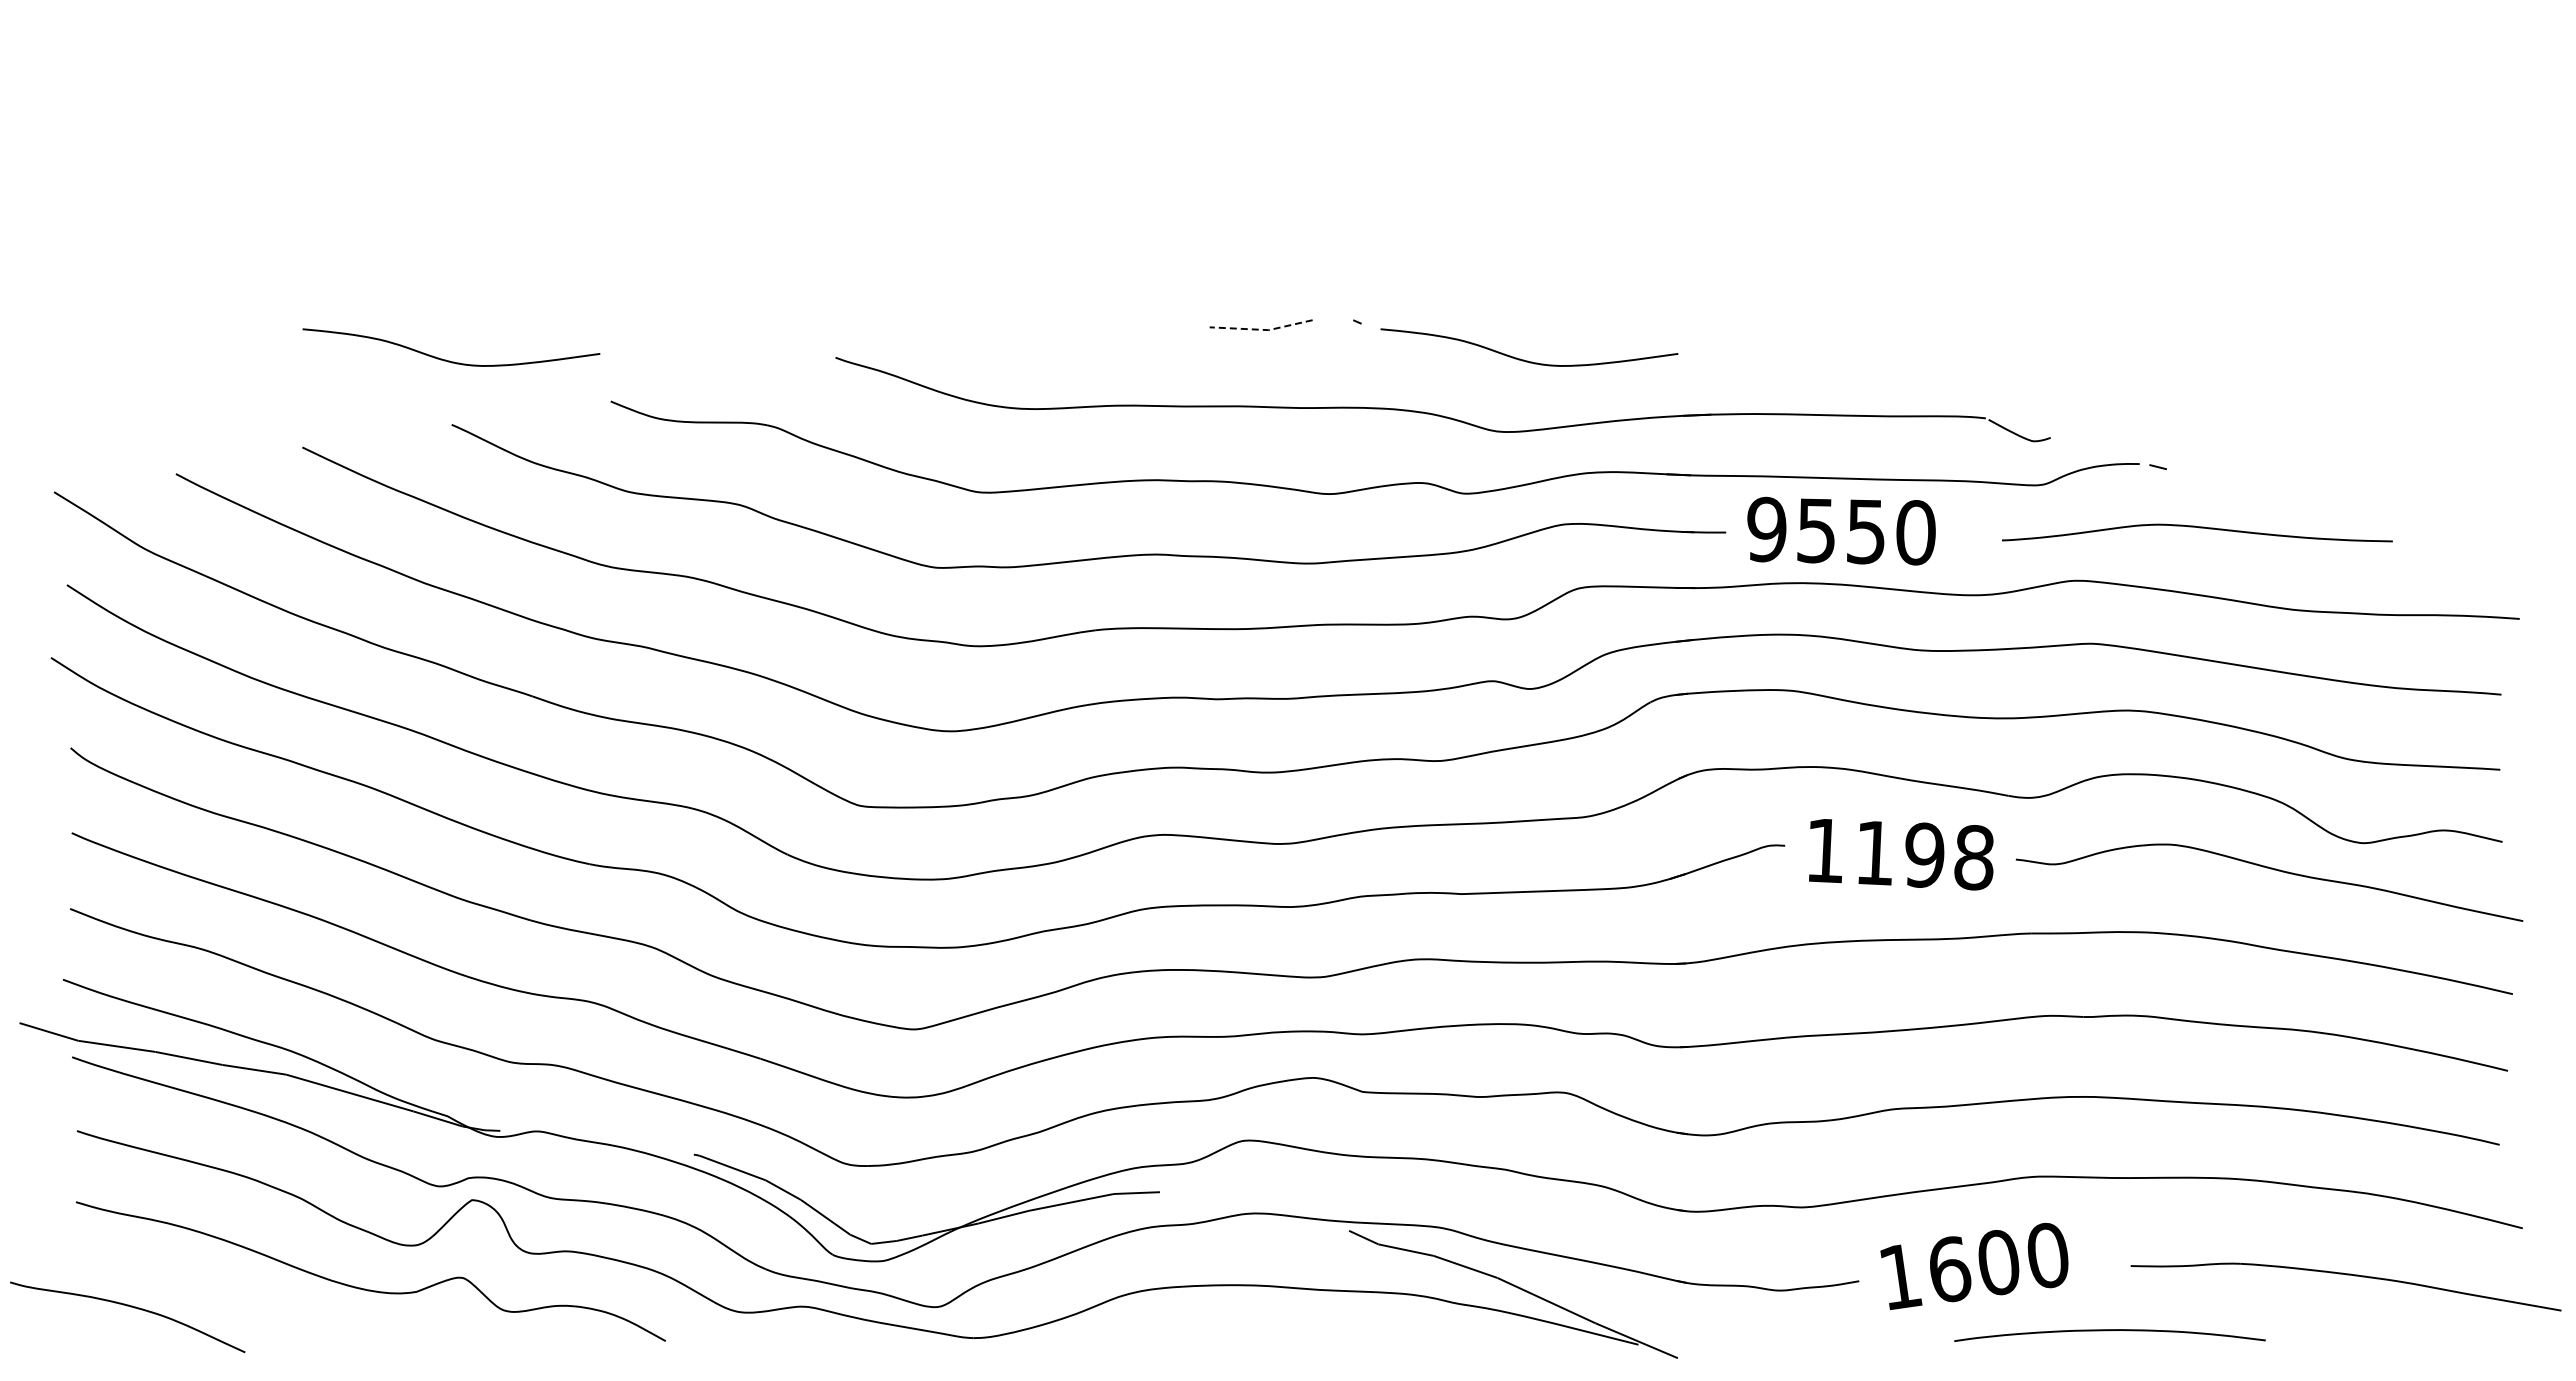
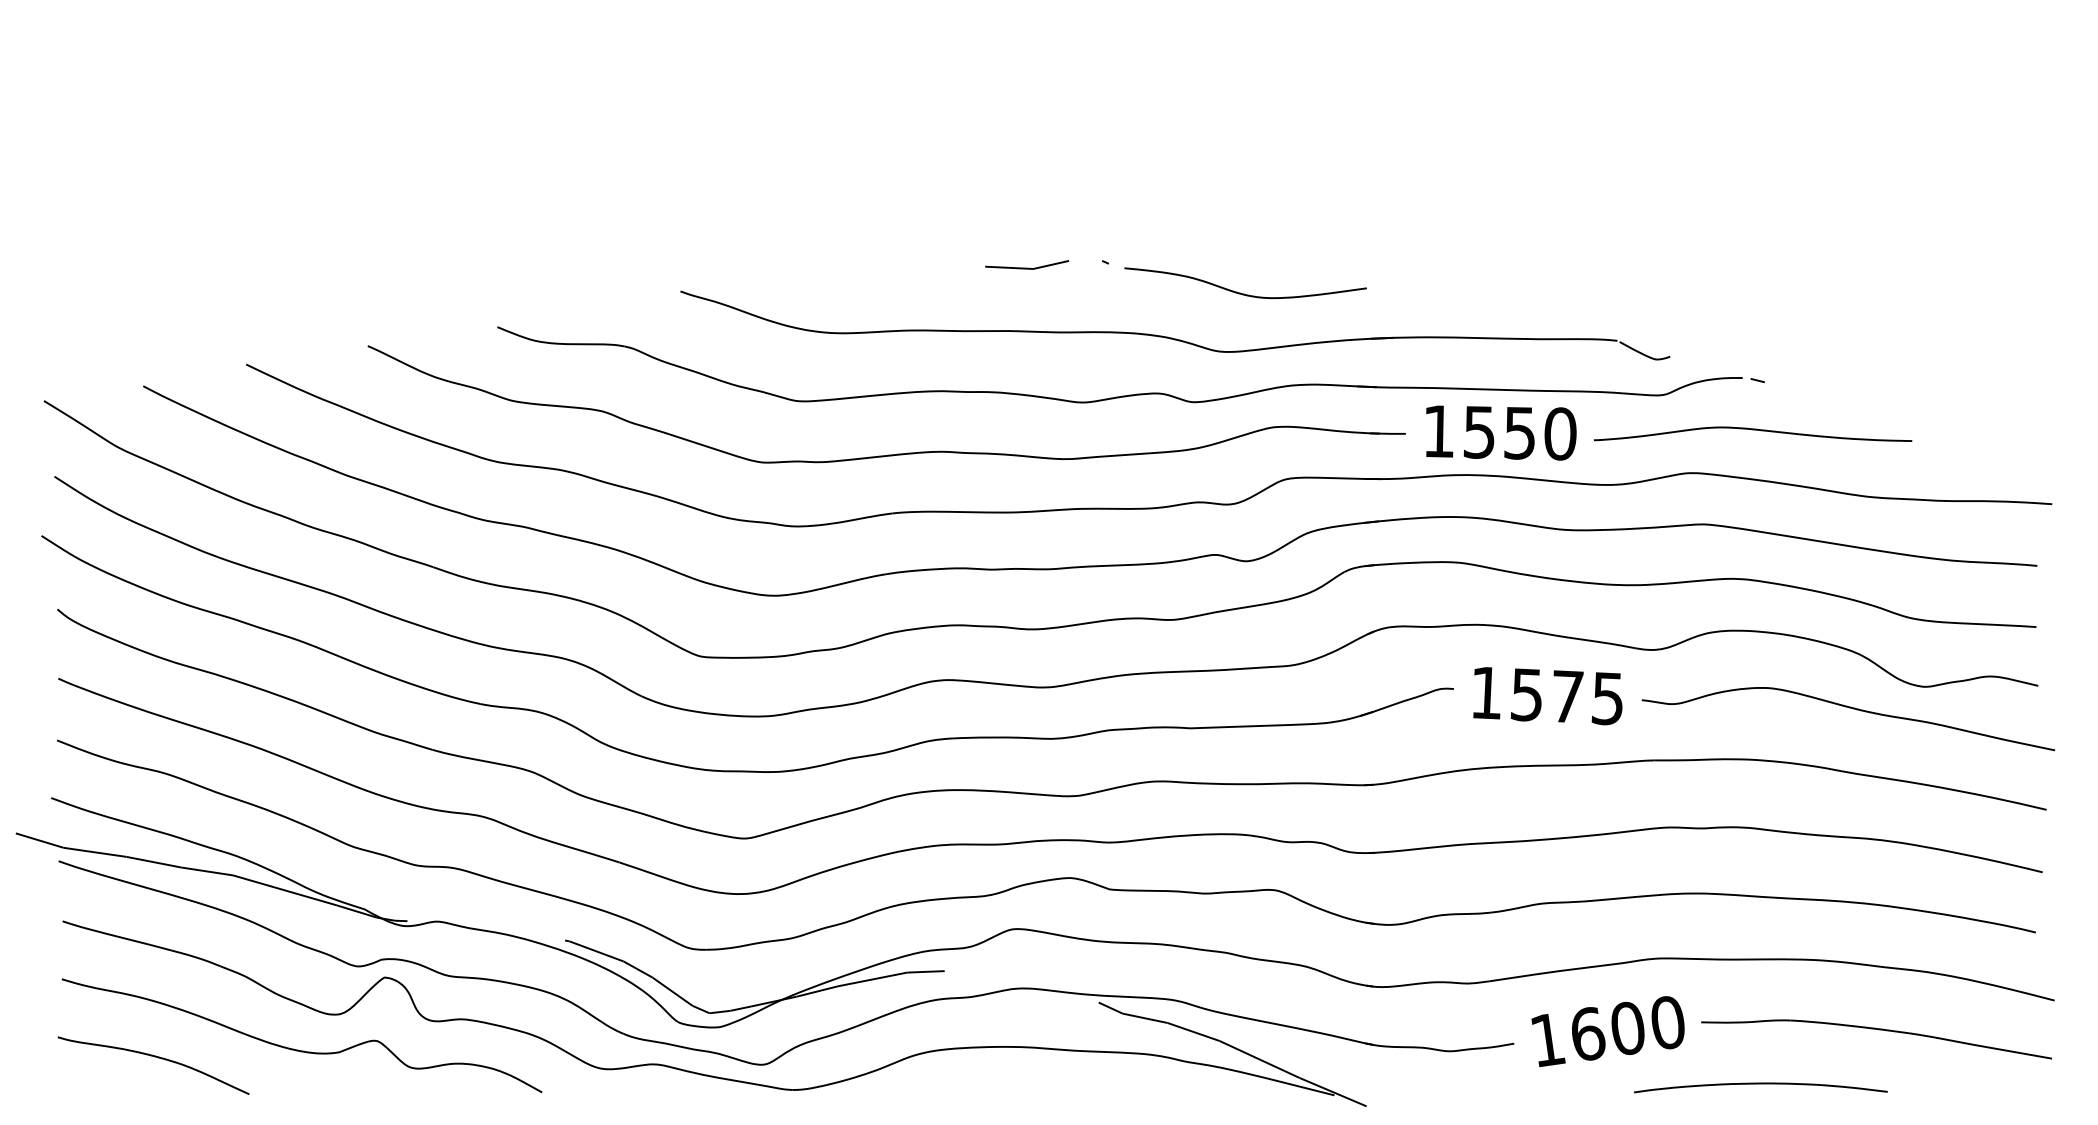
line: (1261, 329) -> (1027, 268), dashed -> solid
curve: (446, 359) -> (363, 292), removed
curve: (2199, 528) -> (1754, 430), moved
text: (1766, 529) -> (1438, 431), 9550 -> 1550
text: (1924, 855) -> (1567, 696), 1198 -> 1575
part: (2346, 1275) -> (1876, 1030), moved
curve: (130, 1307) -> (155, 1057), moved
curve: (2107, 1331) -> (1758, 1084), moved

